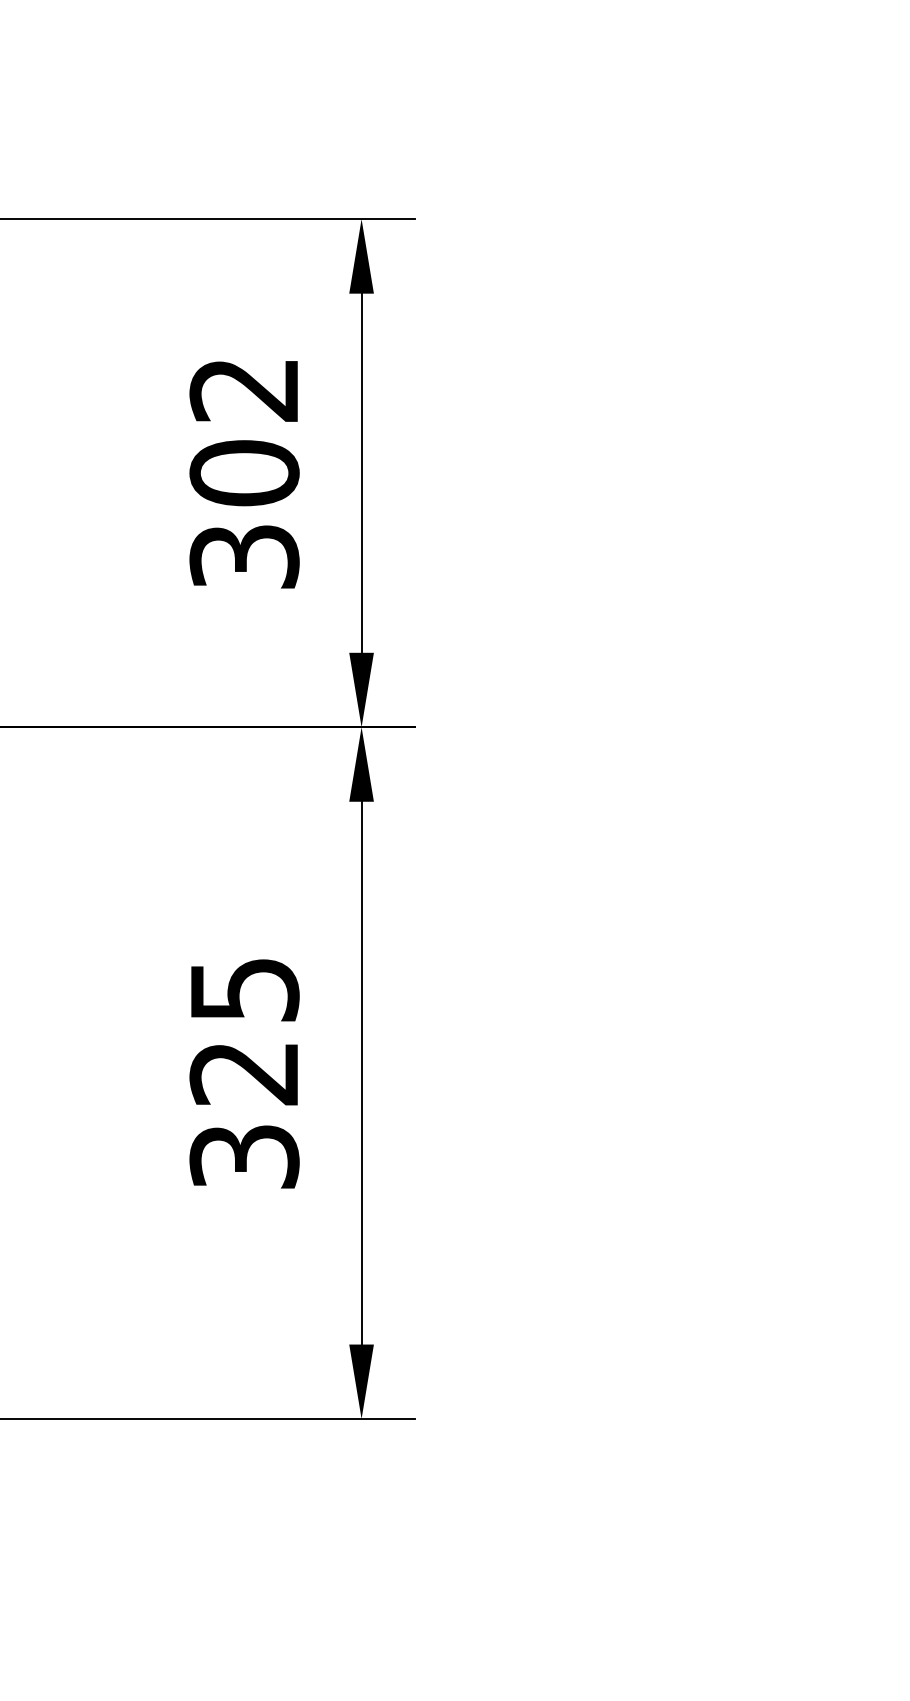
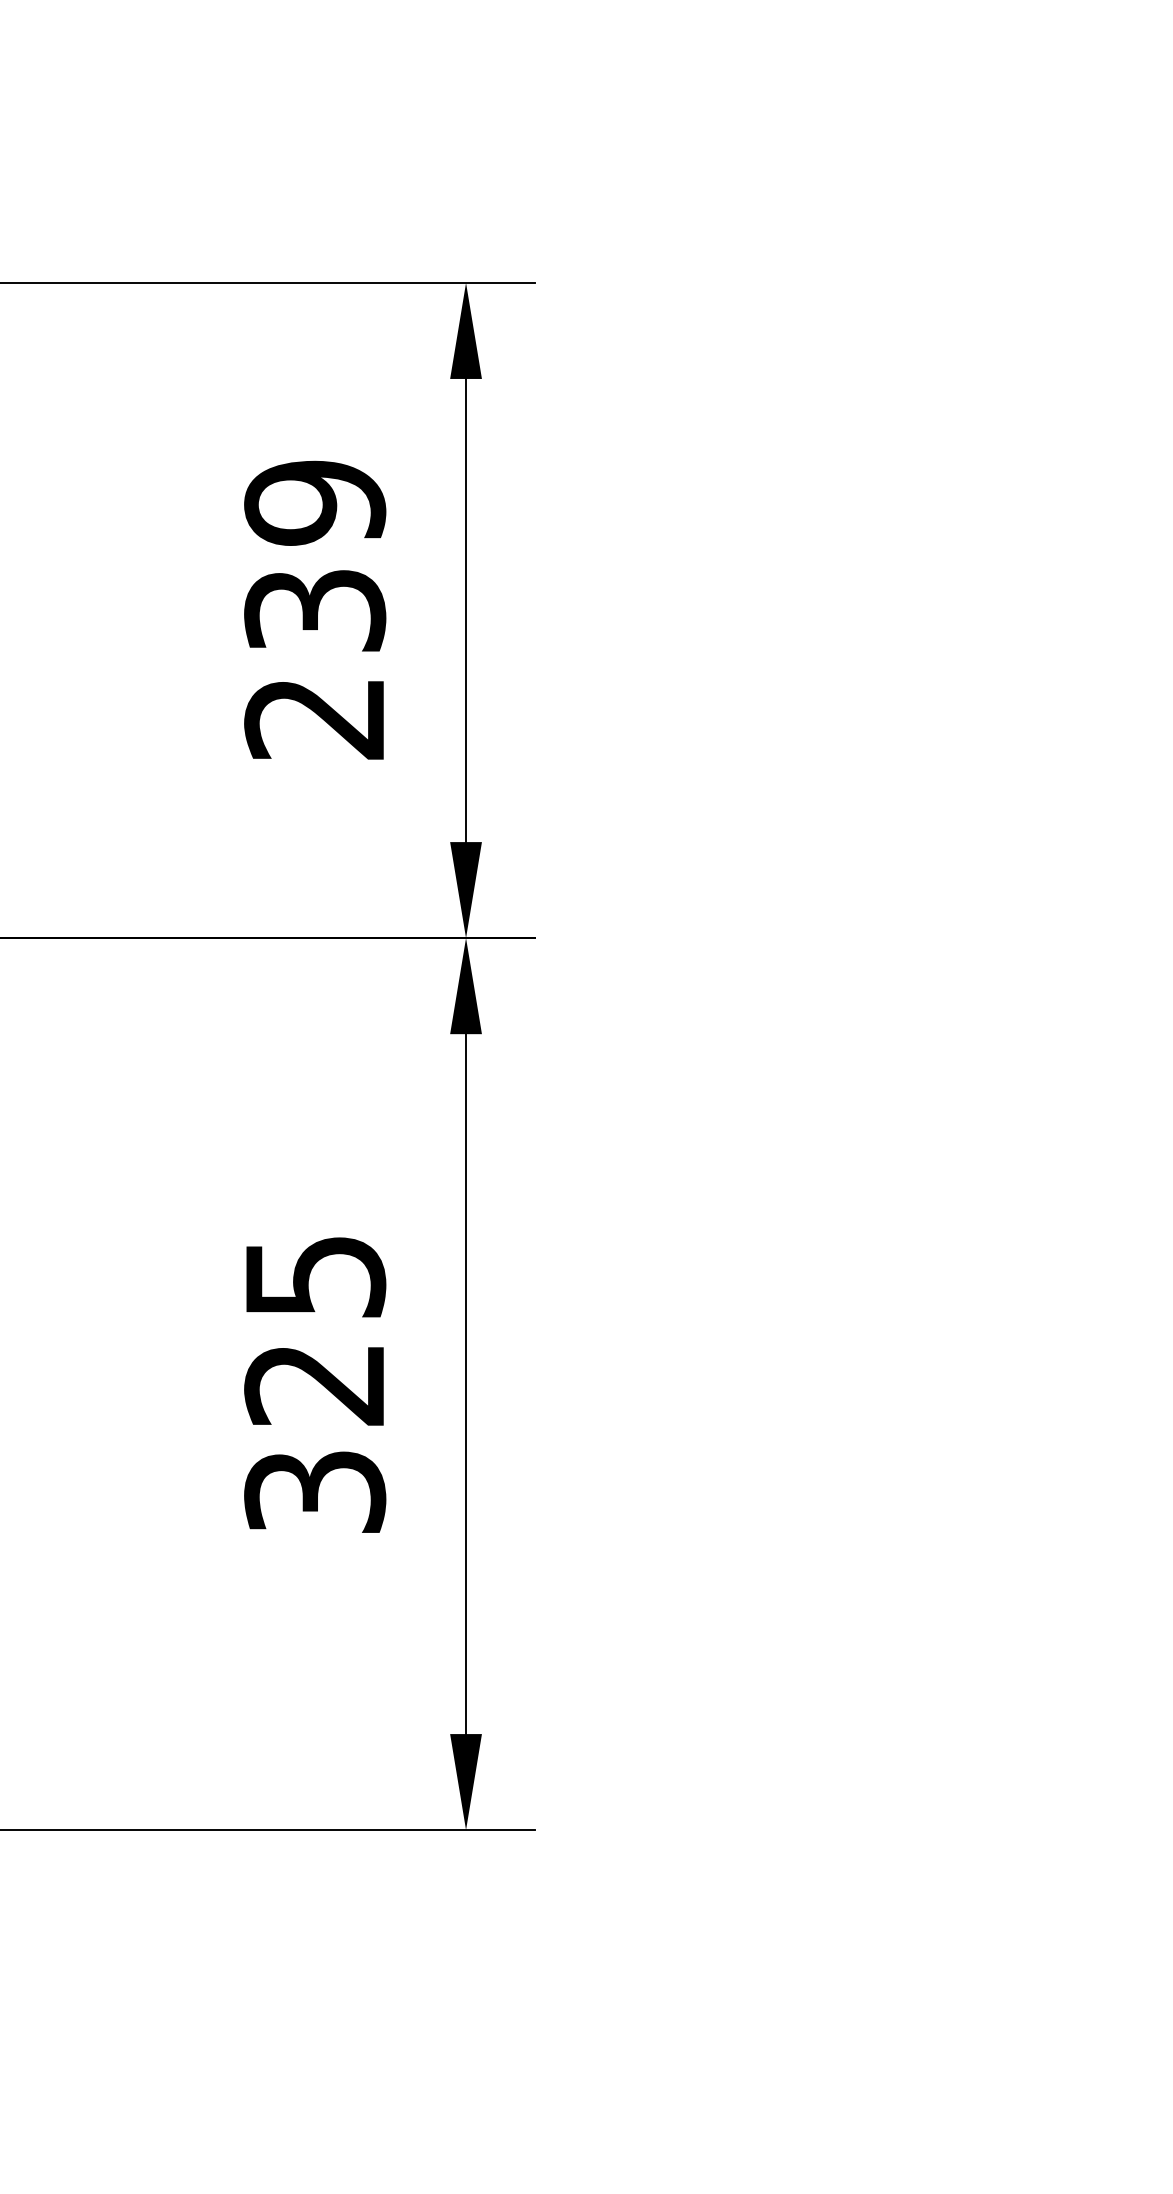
text: (244, 472) -> (315, 609), 302 -> 239

